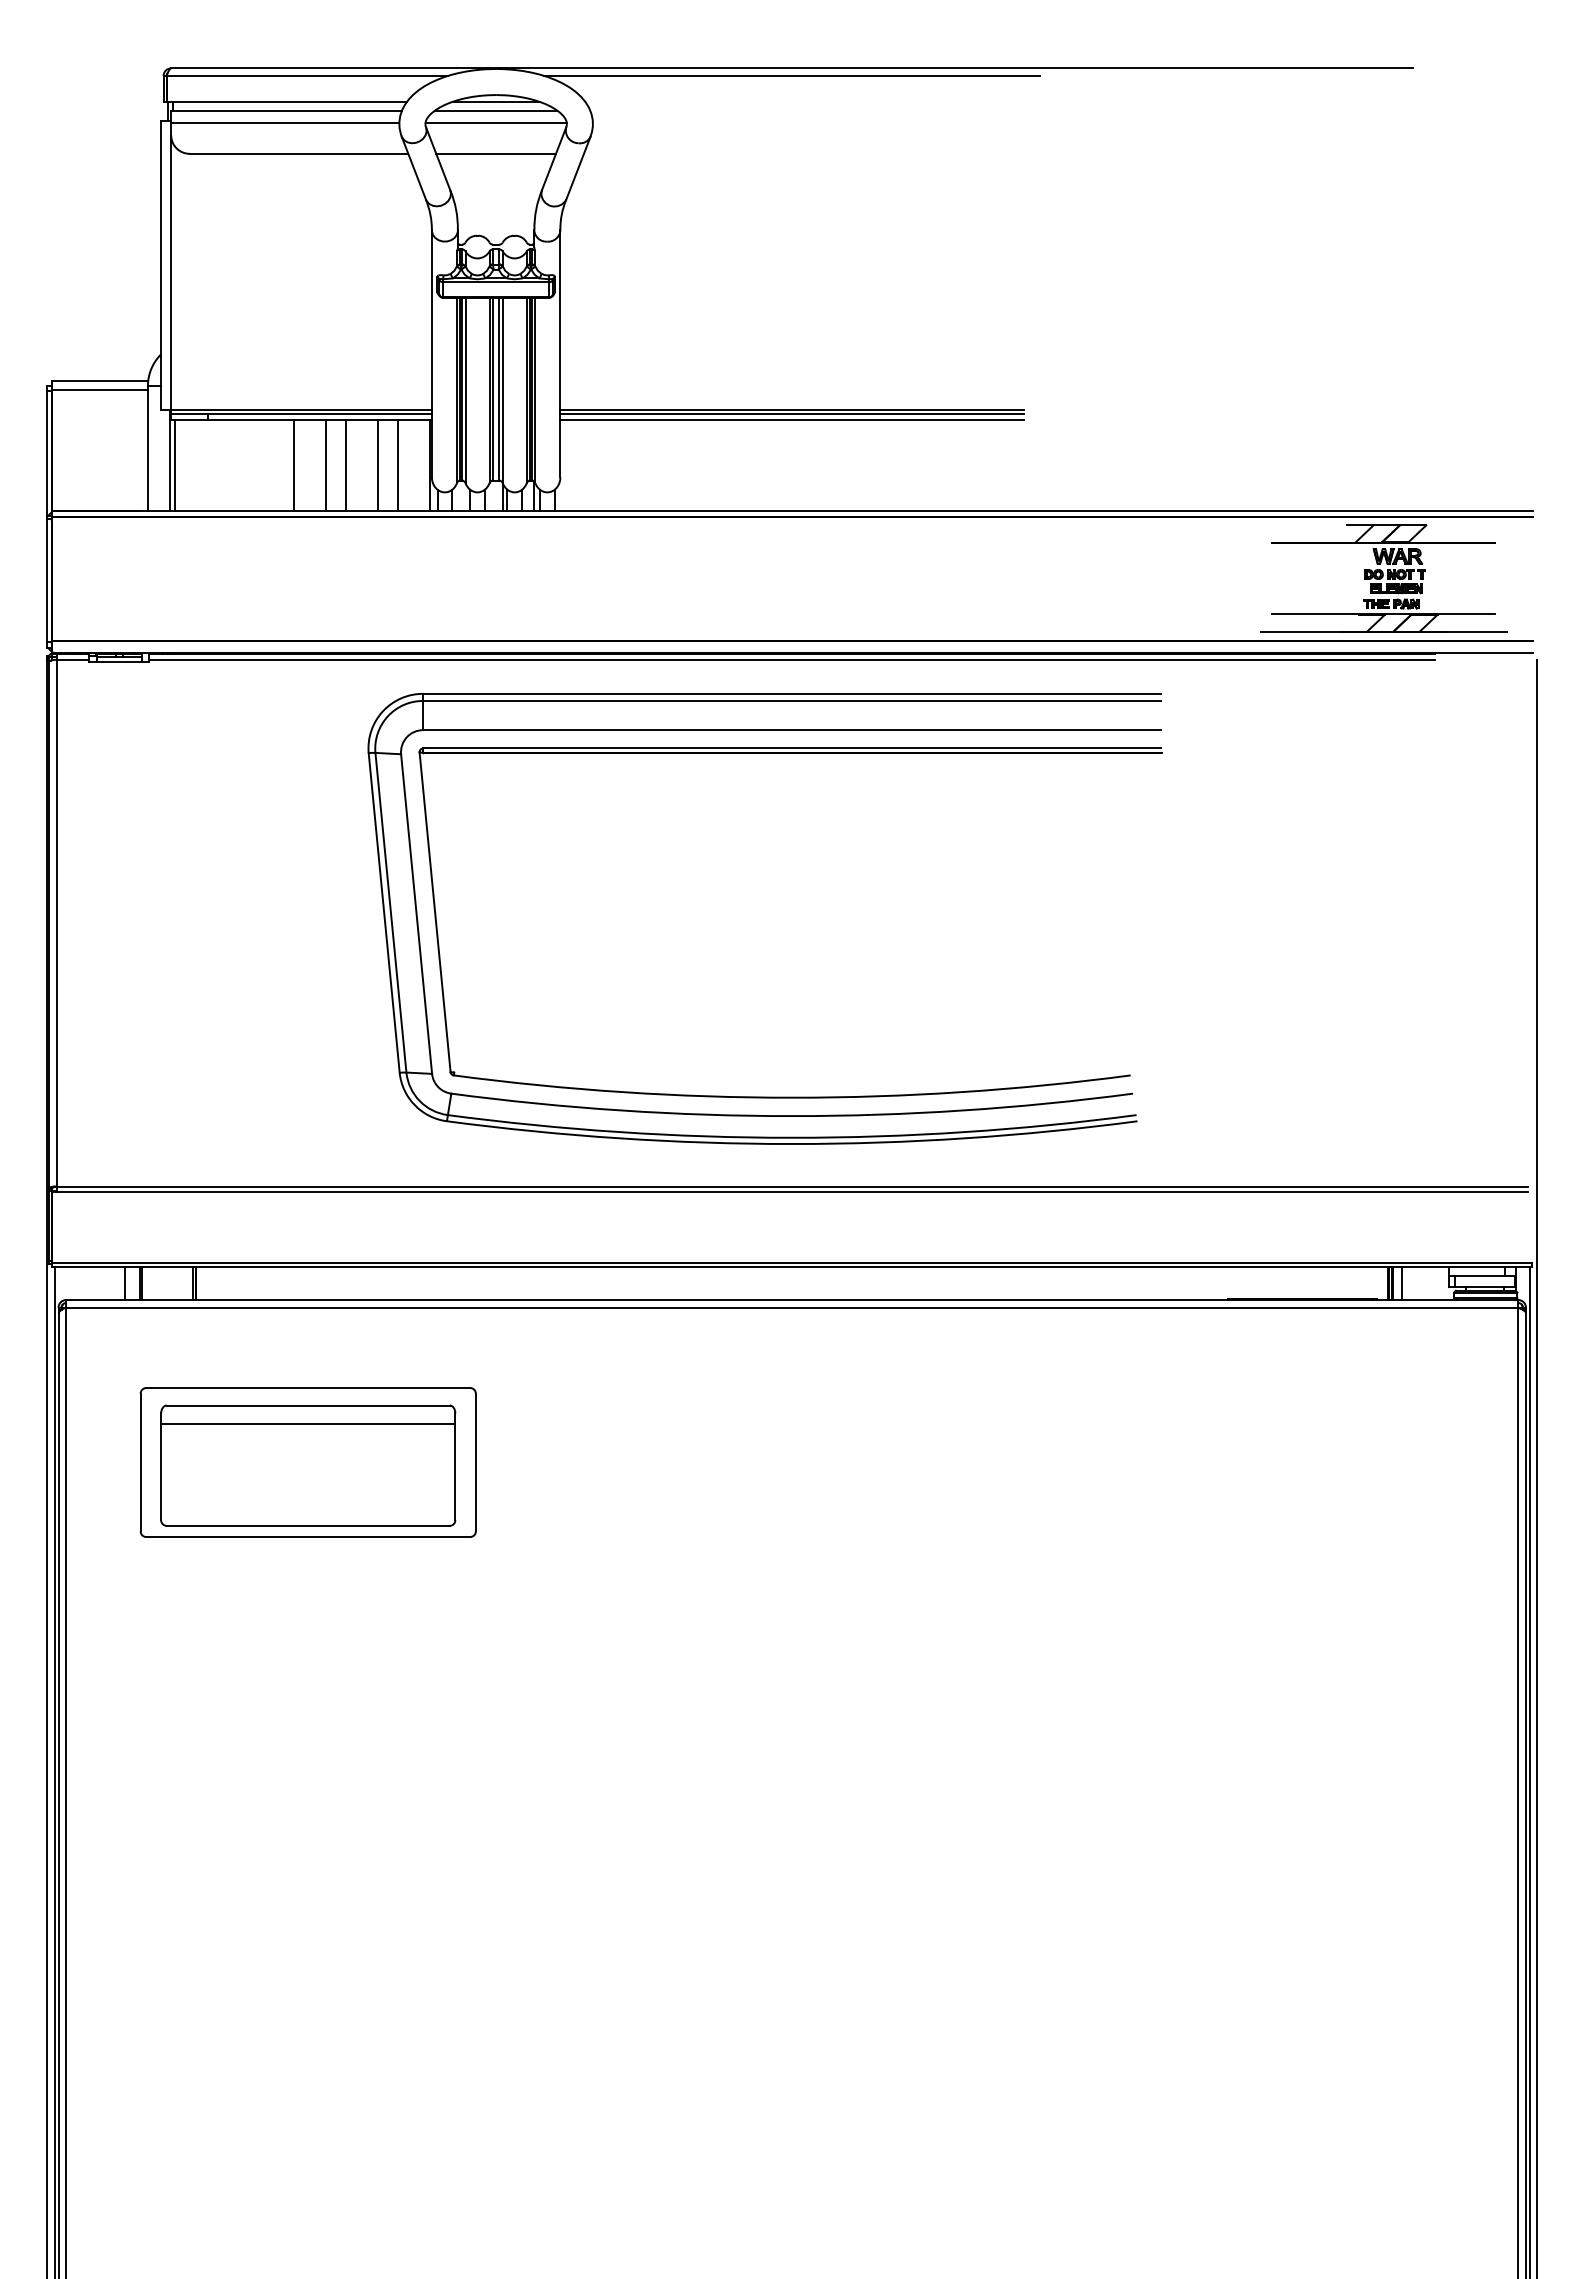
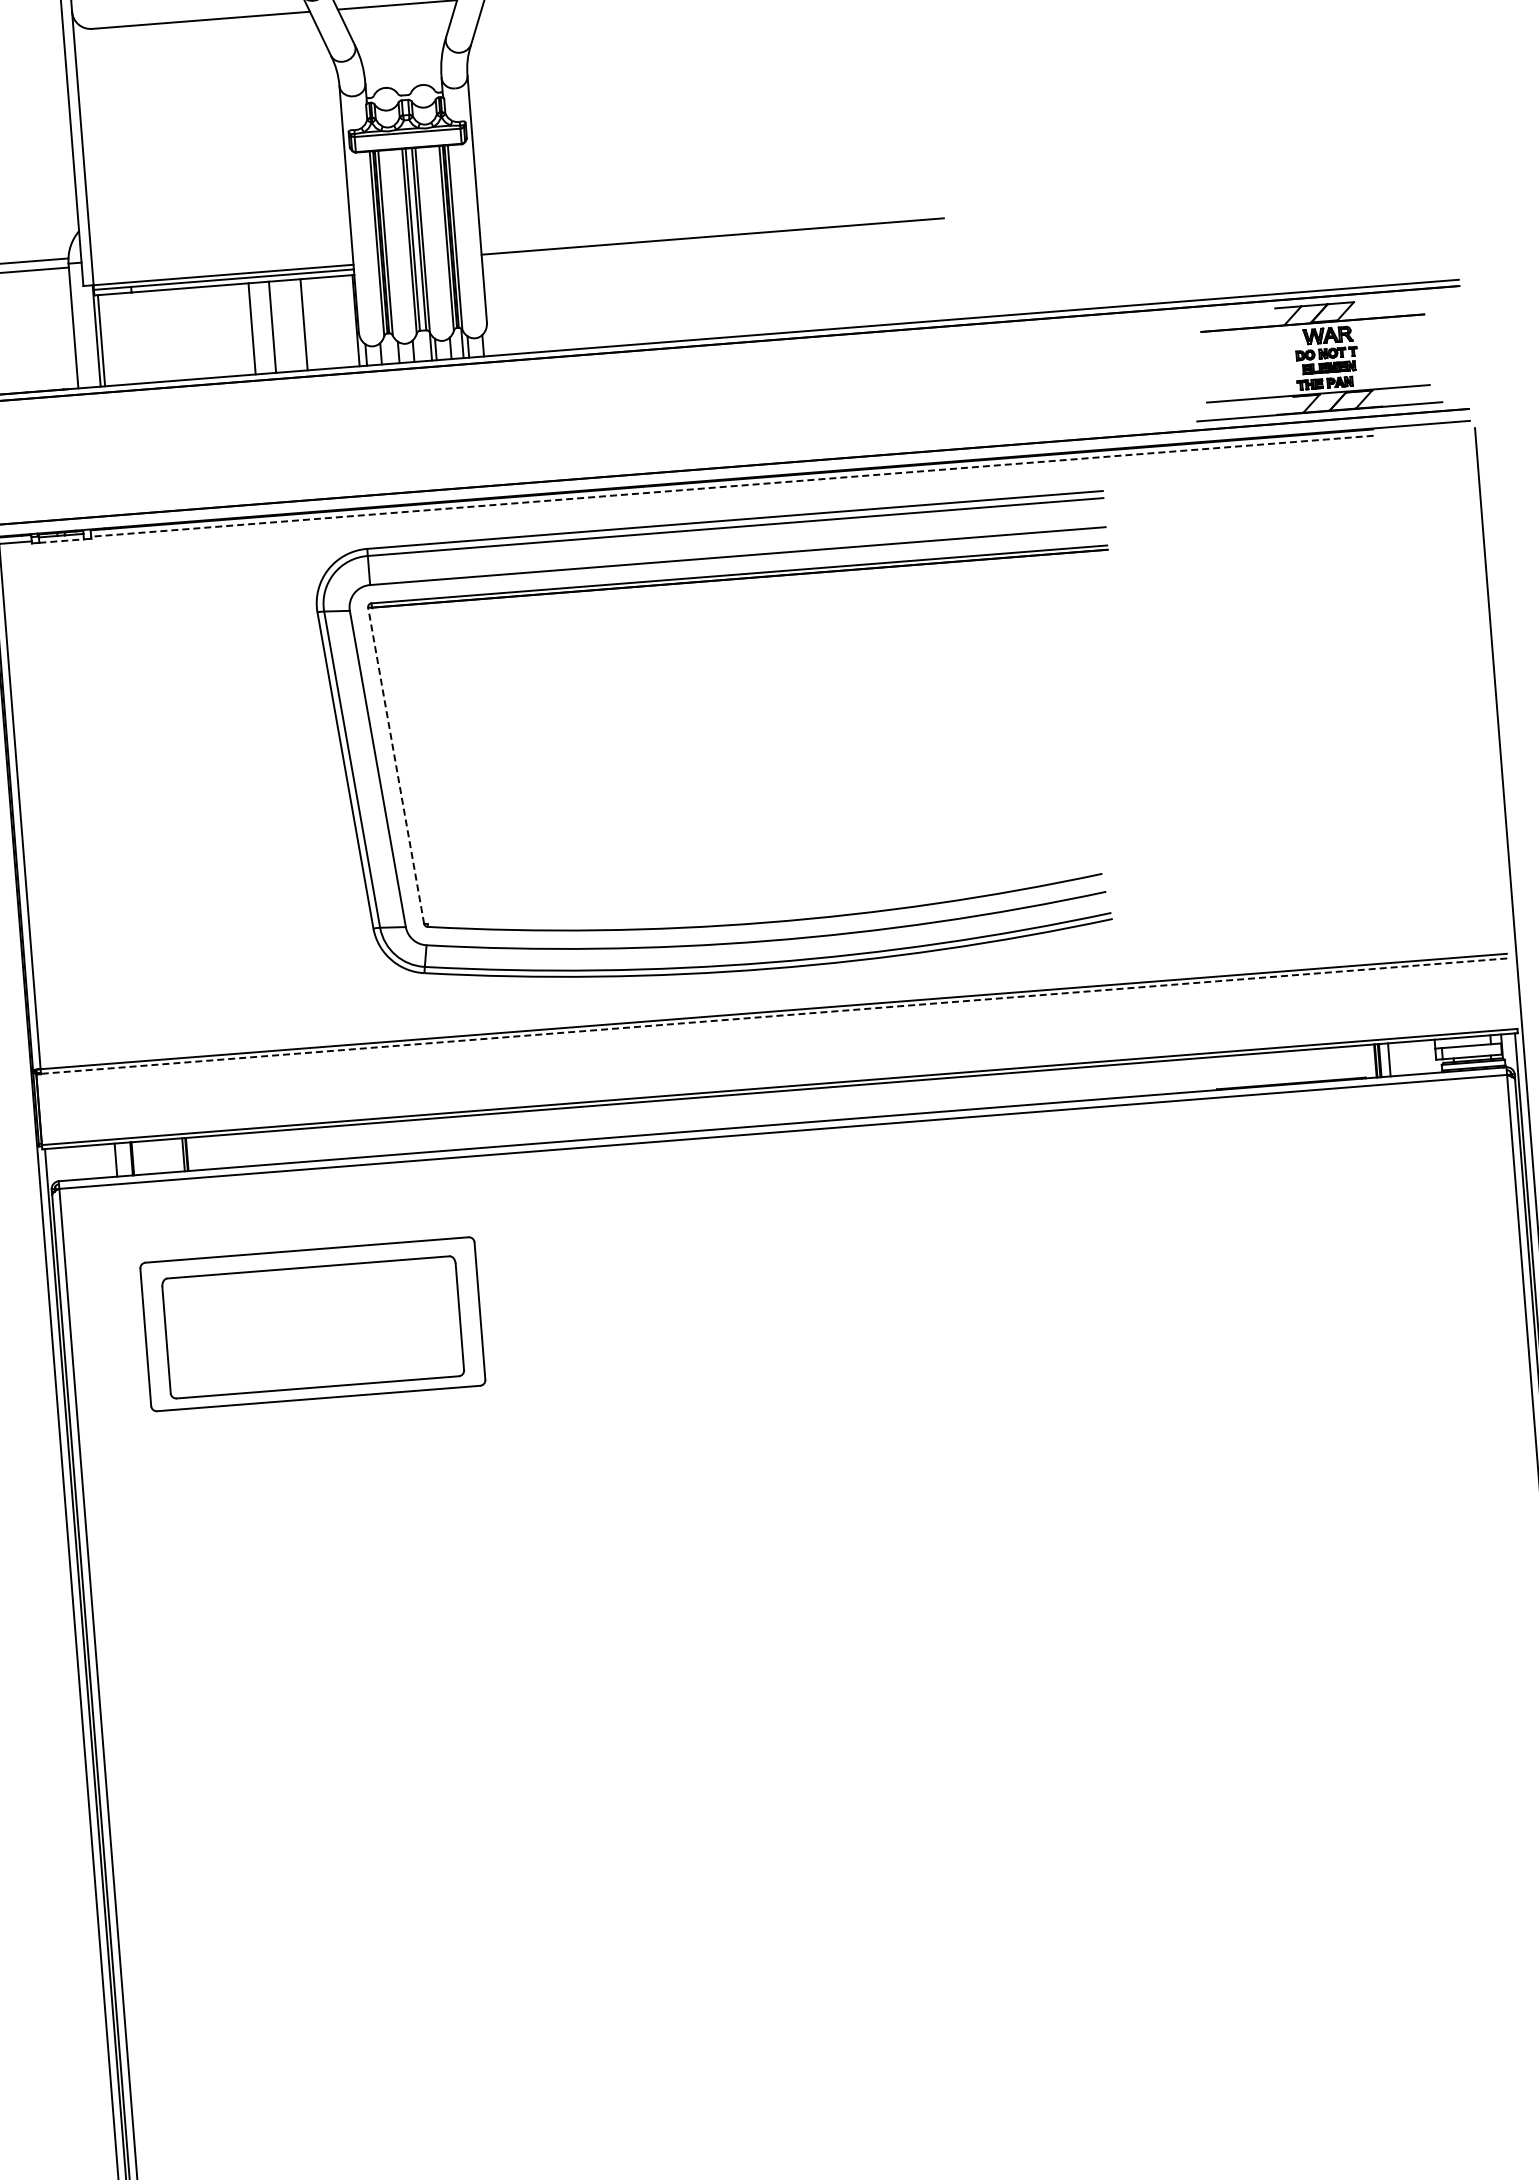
line: (792, 414) -> (713, 241), removed
line: (792, 419) -> (713, 246), removed
line: (294, 465) -> (220, 331), removed
line: (398, 465) -> (324, 323), removed
line: (791, 660) -> (731, 486), solid -> dashed
line: (119, 662) -> (61, 541), solid -> dashed
line: (435, 912) -> (396, 765), solid -> dashed
line: (791, 1191) -> (773, 1016), solid -> dashed
line: (308, 1423) -> (310, 1285), removed

